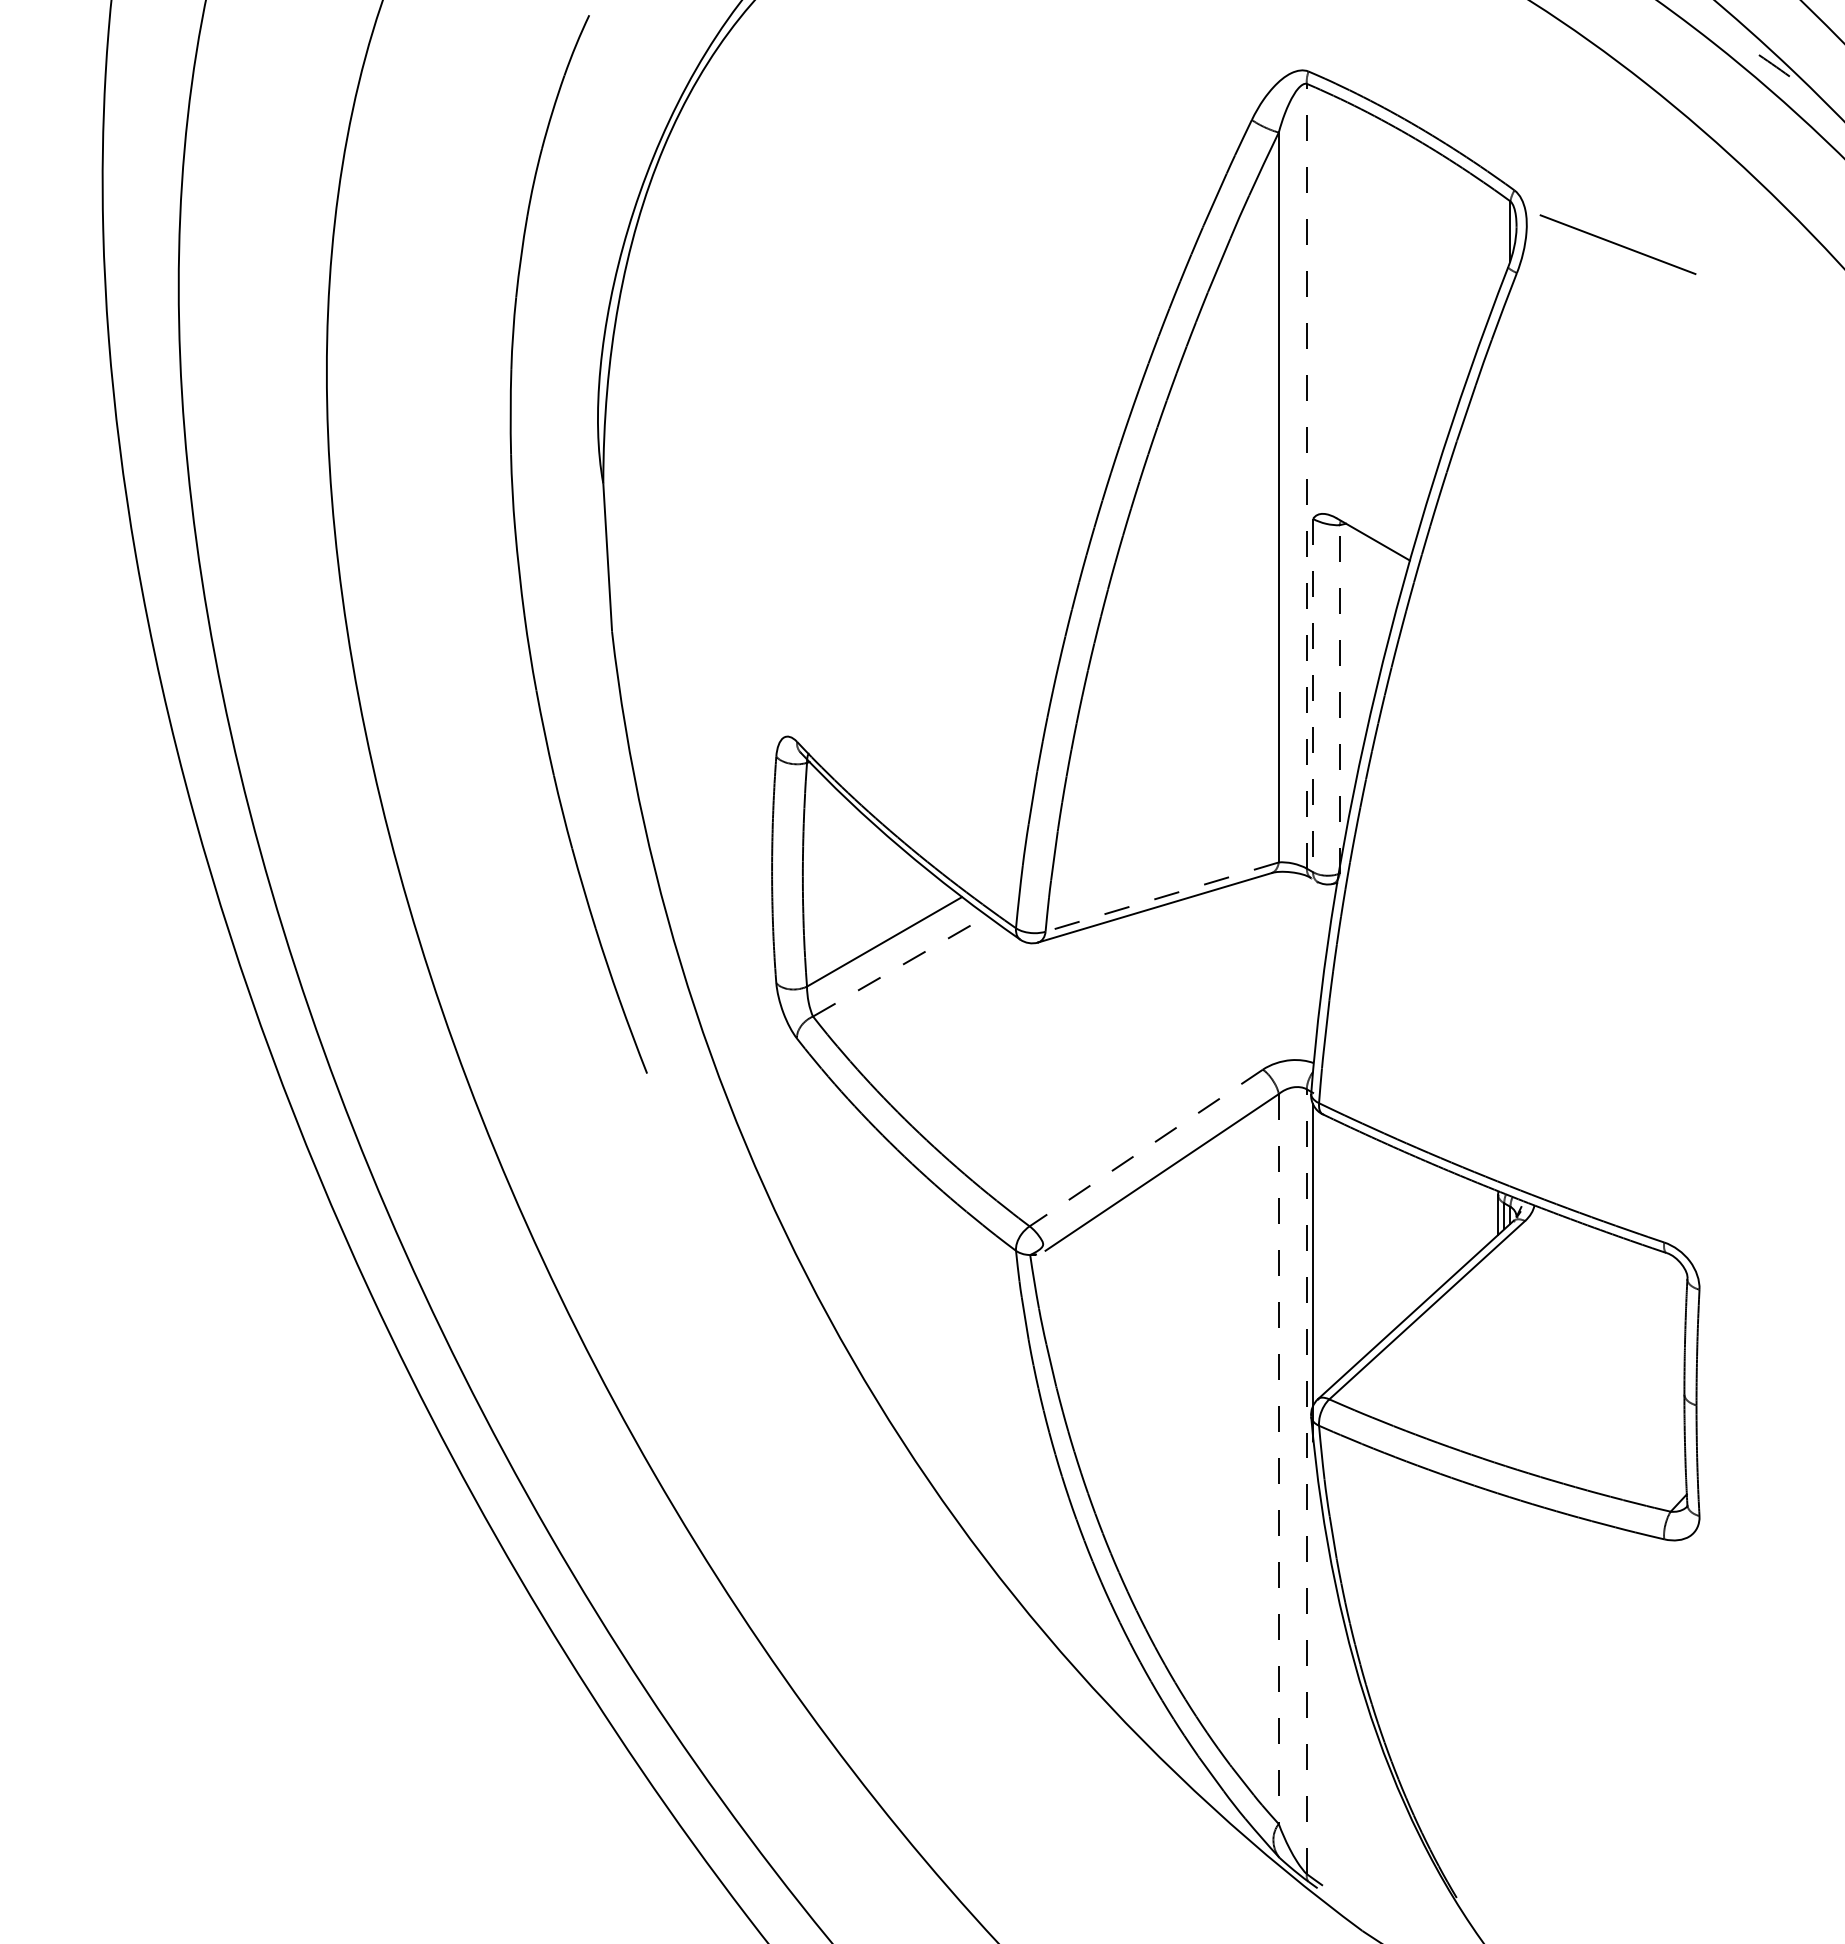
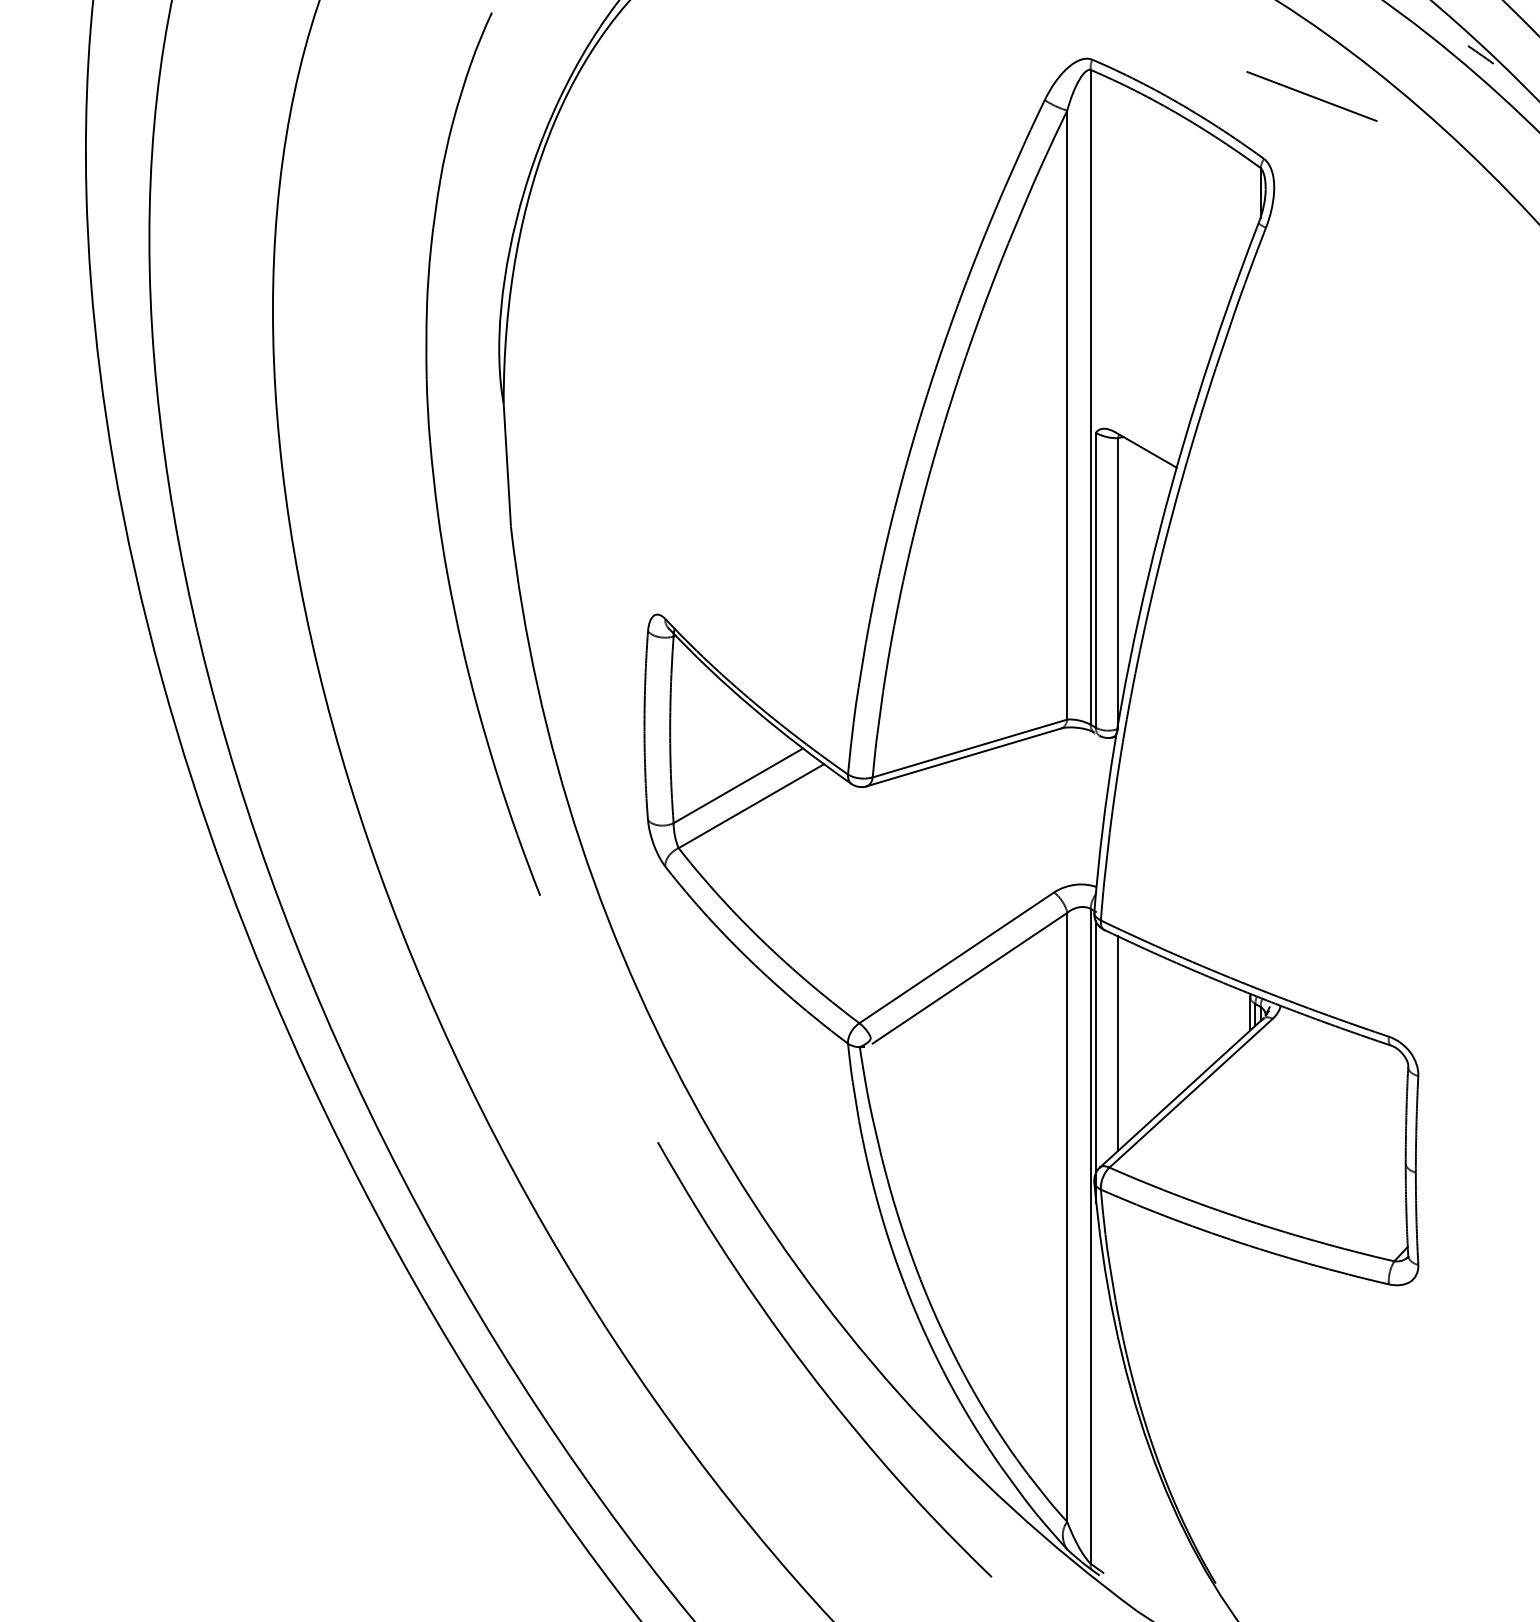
line: (1617, 244) -> (1311, 96), moved
line: (1306, 475) -> (1090, 396), dashed -> solid
line: (1313, 695) -> (1096, 580), dashed -> solid
line: (1339, 698) -> (1117, 582), dashed -> solid
line: (1162, 897) -> (970, 748), dashed -> solid
line: (900, 966) -> (751, 806), dashed -> solid
line: (1145, 1148) -> (956, 958), dashed -> solid
line: (1339, 1250) -> (1117, 1043), added
line: (1278, 1459) -> (1067, 1217), dashed -> solid
line: (1306, 1481) -> (1090, 1236), dashed -> solid
part: (970, 1643) -> (810, 1371), added

